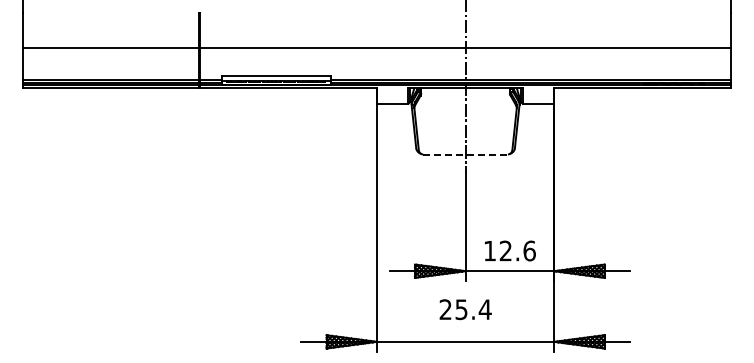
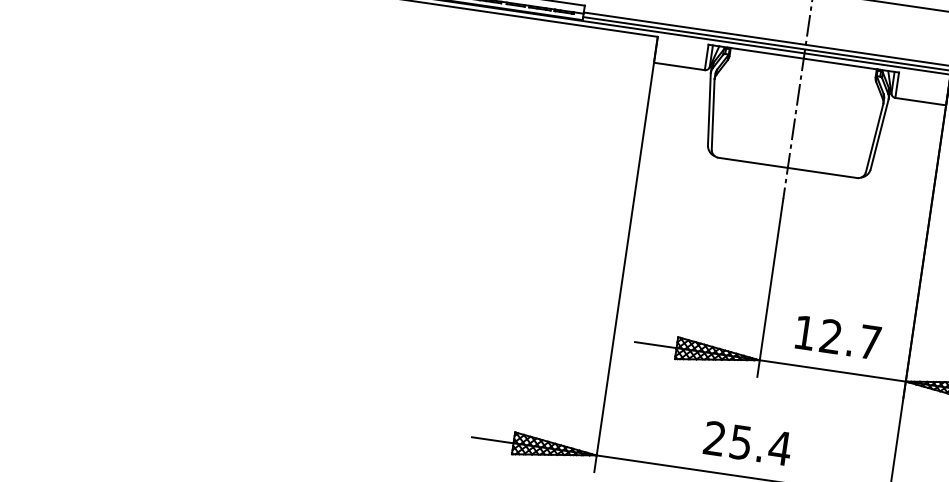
line: (466, 154) -> (789, 168), dashed -> solid
text: (529, 250) -> (870, 341), 12.6 -> 12.7
text: (465, 309) -> (747, 443), moved

